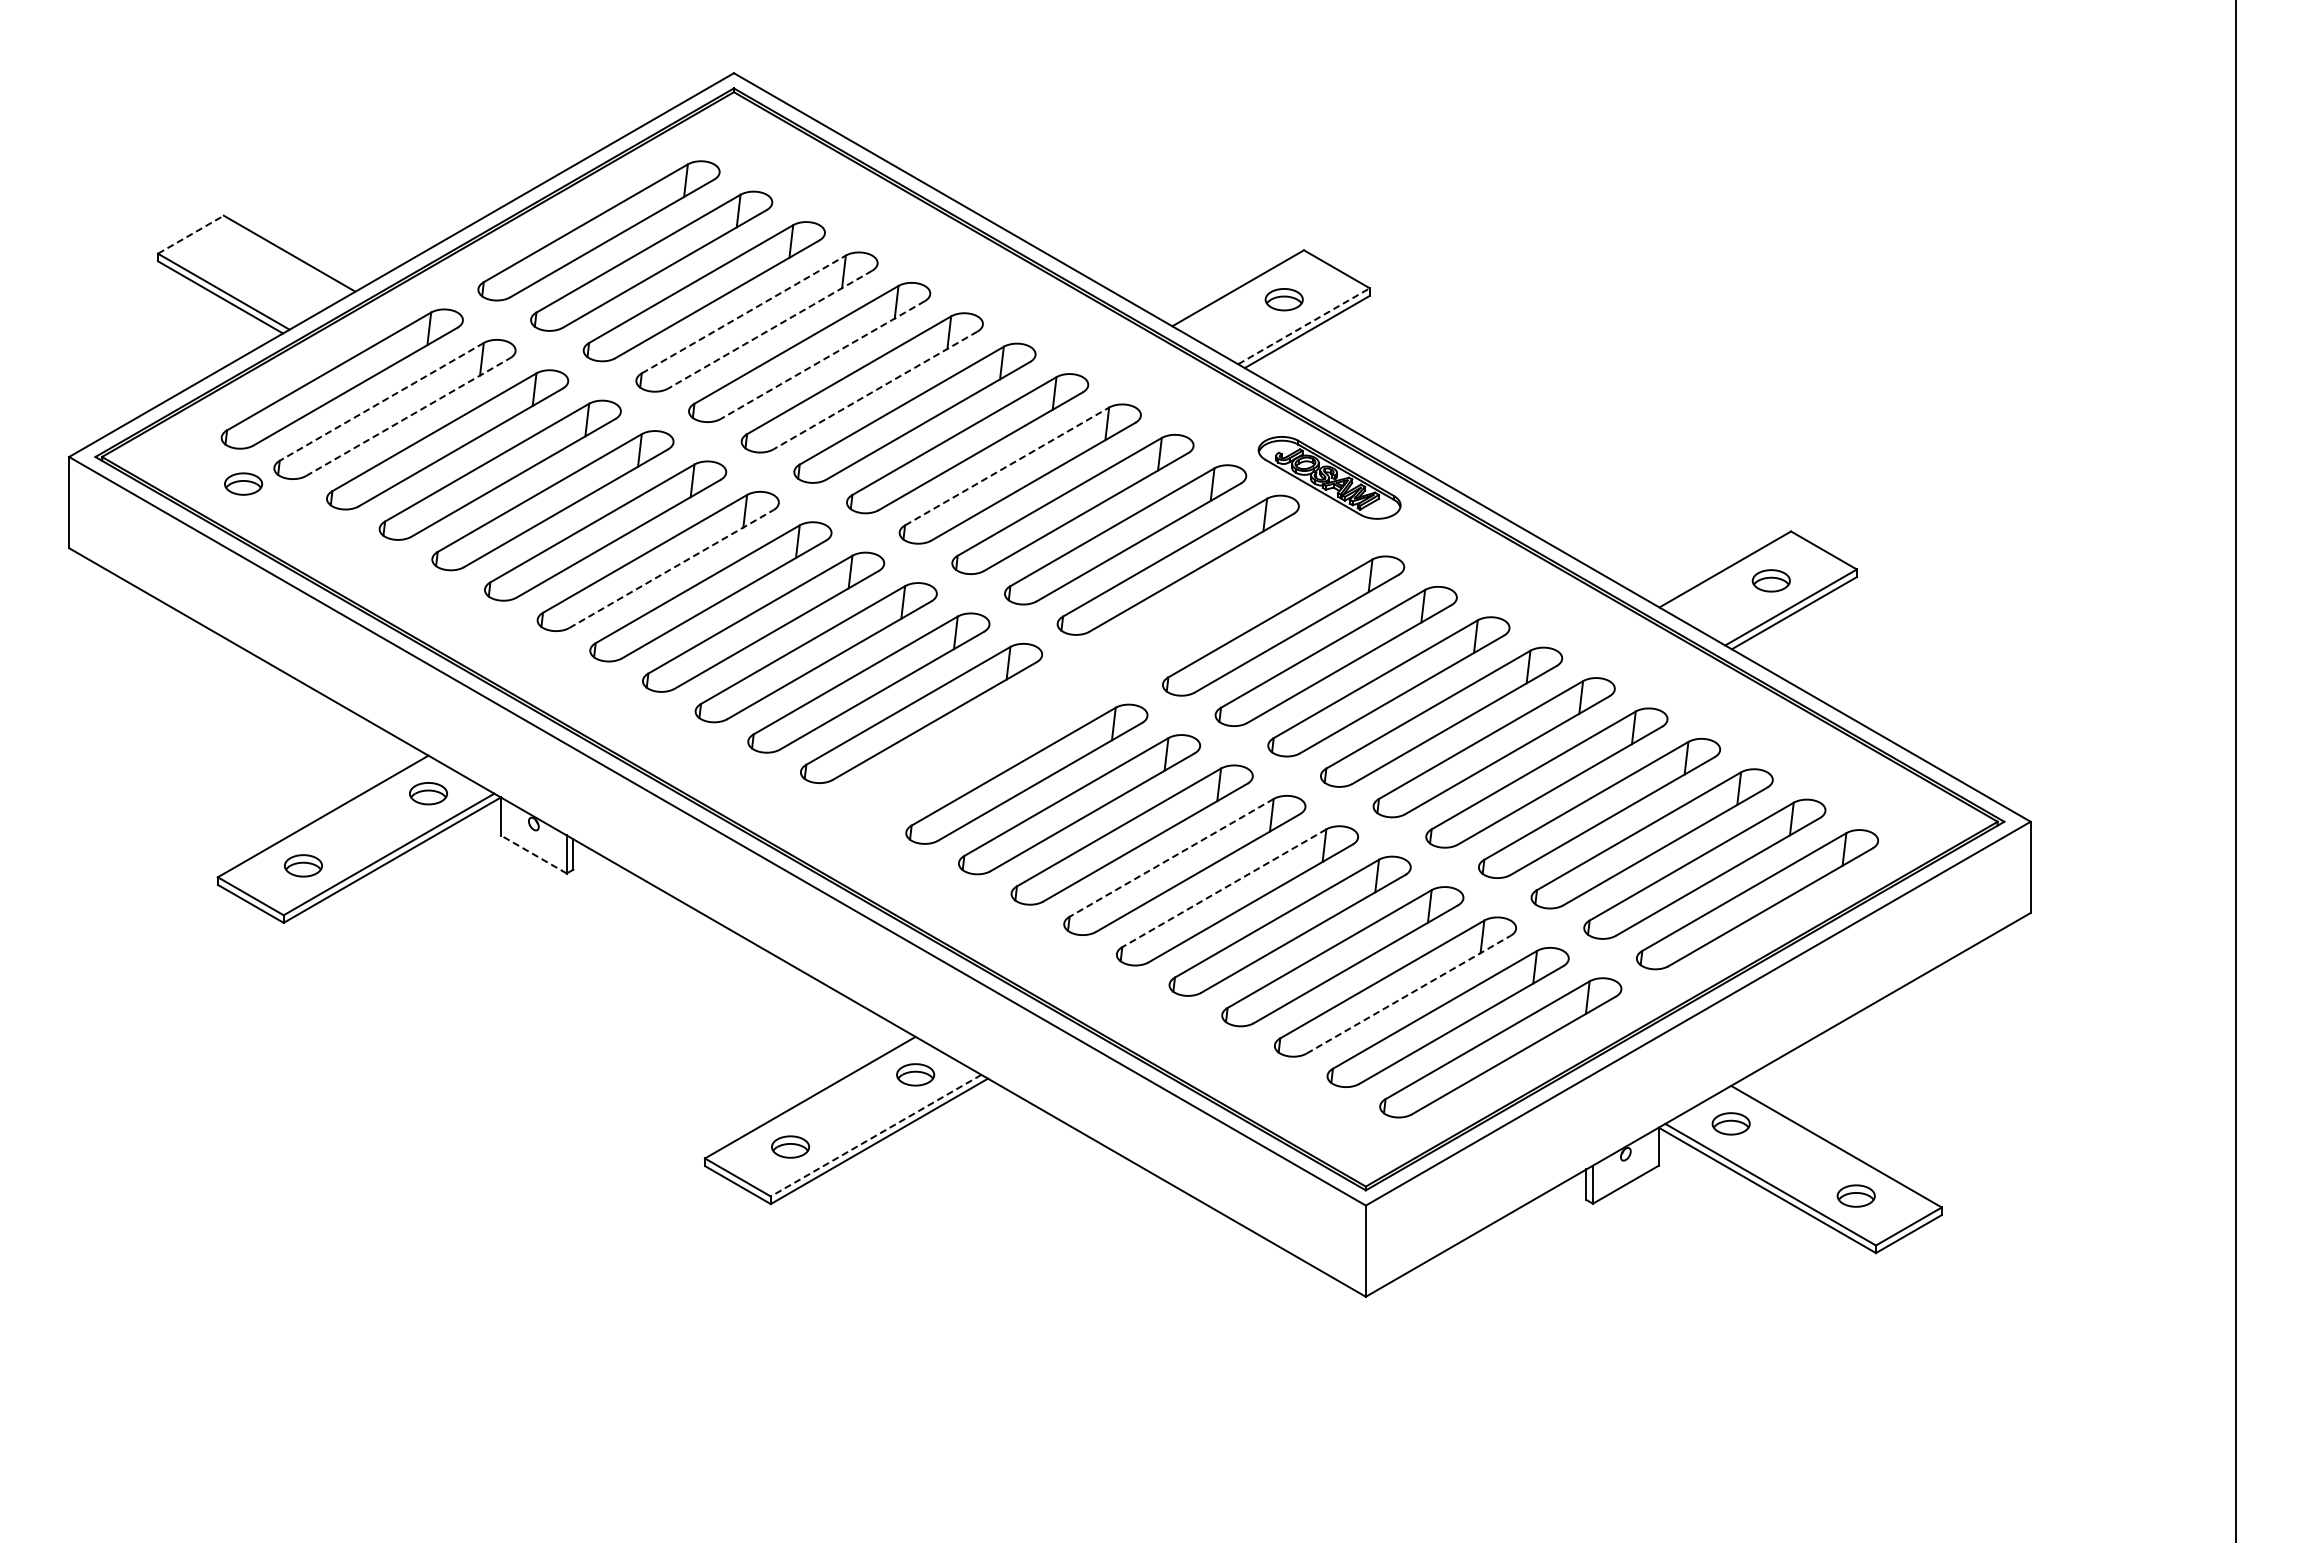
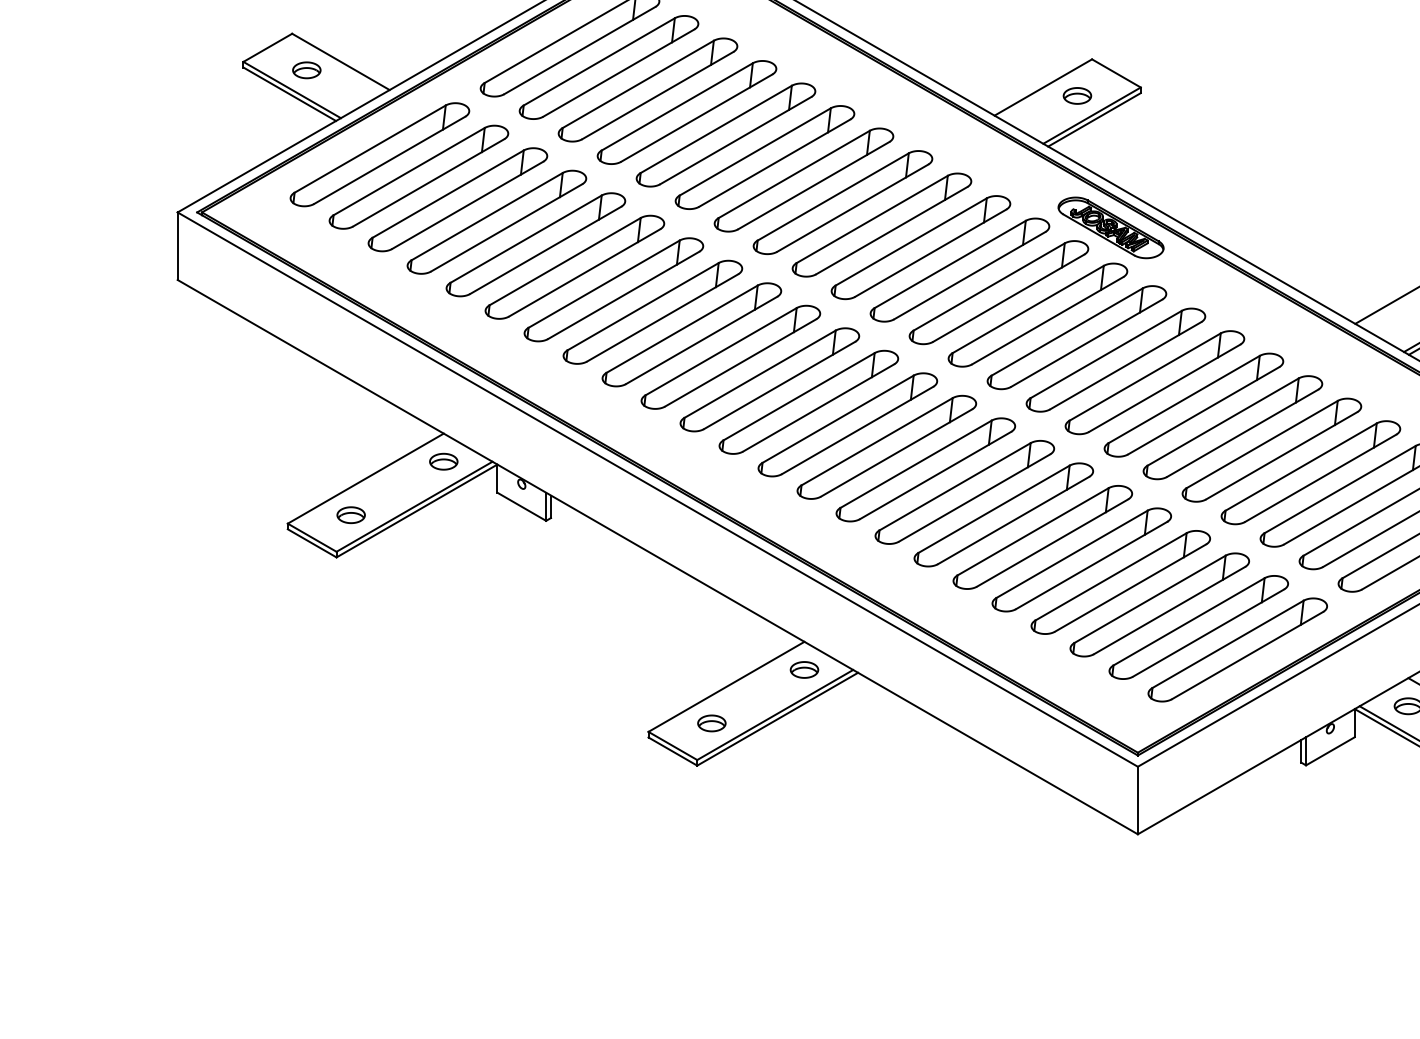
line: (191, 234) -> (268, 47), dashed -> solid
line: (743, 314) -> (677, 106), dashed -> solid
line: (1304, 326) -> (1092, 115), dashed -> solid
line: (770, 329) -> (697, 118), dashed -> solid
line: (822, 360) -> (735, 140), dashed -> solid
line: (875, 390) -> (774, 163), dashed -> solid
line: (381, 401) -> (408, 171), dashed -> solid
line: (408, 417) -> (428, 183), dashed -> solid
line: (1007, 466) -> (872, 219), dashed -> solid
part: (243, 483) -> (306, 69), moved
line: (671, 569) -> (623, 295), dashed -> solid
part: (1230, 595) -> (1037, 315), added
part: (973, 743) -> (847, 424), added
line: (533, 854) -> (521, 506), dashed -> solid
line: (1171, 857) -> (993, 509), dashed -> solid
line: (1224, 888) -> (1033, 531), dashed -> solid
line: (1408, 994) -> (1169, 610), dashed -> solid
line: (876, 1135) -> (775, 714), dashed -> solid

